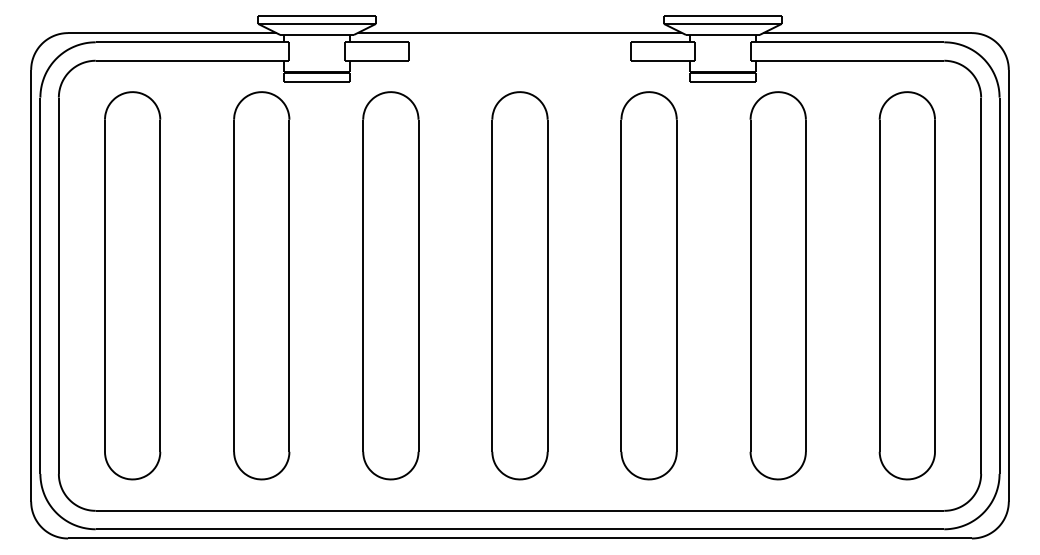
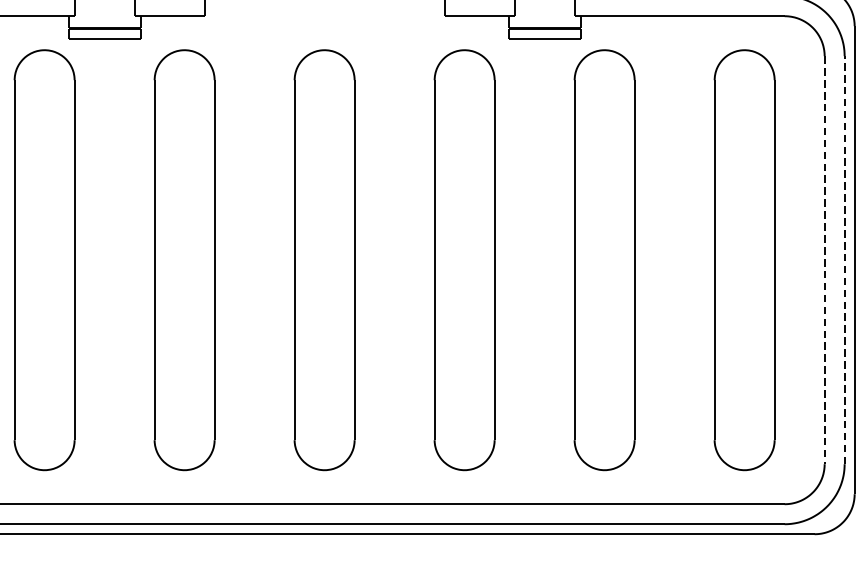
line: (999, 285) -> (844, 259), solid -> dashed
line: (981, 286) -> (825, 260), solid -> dashed

